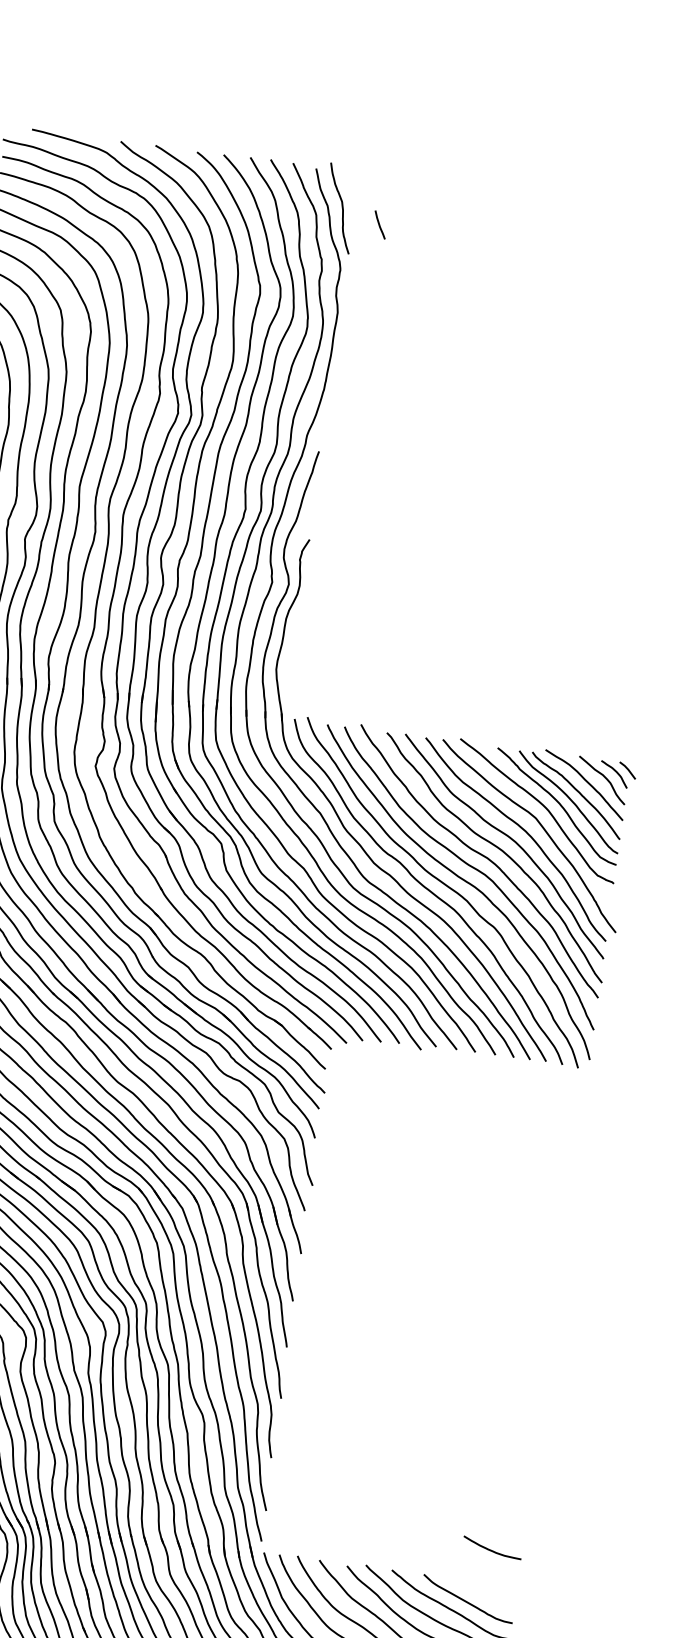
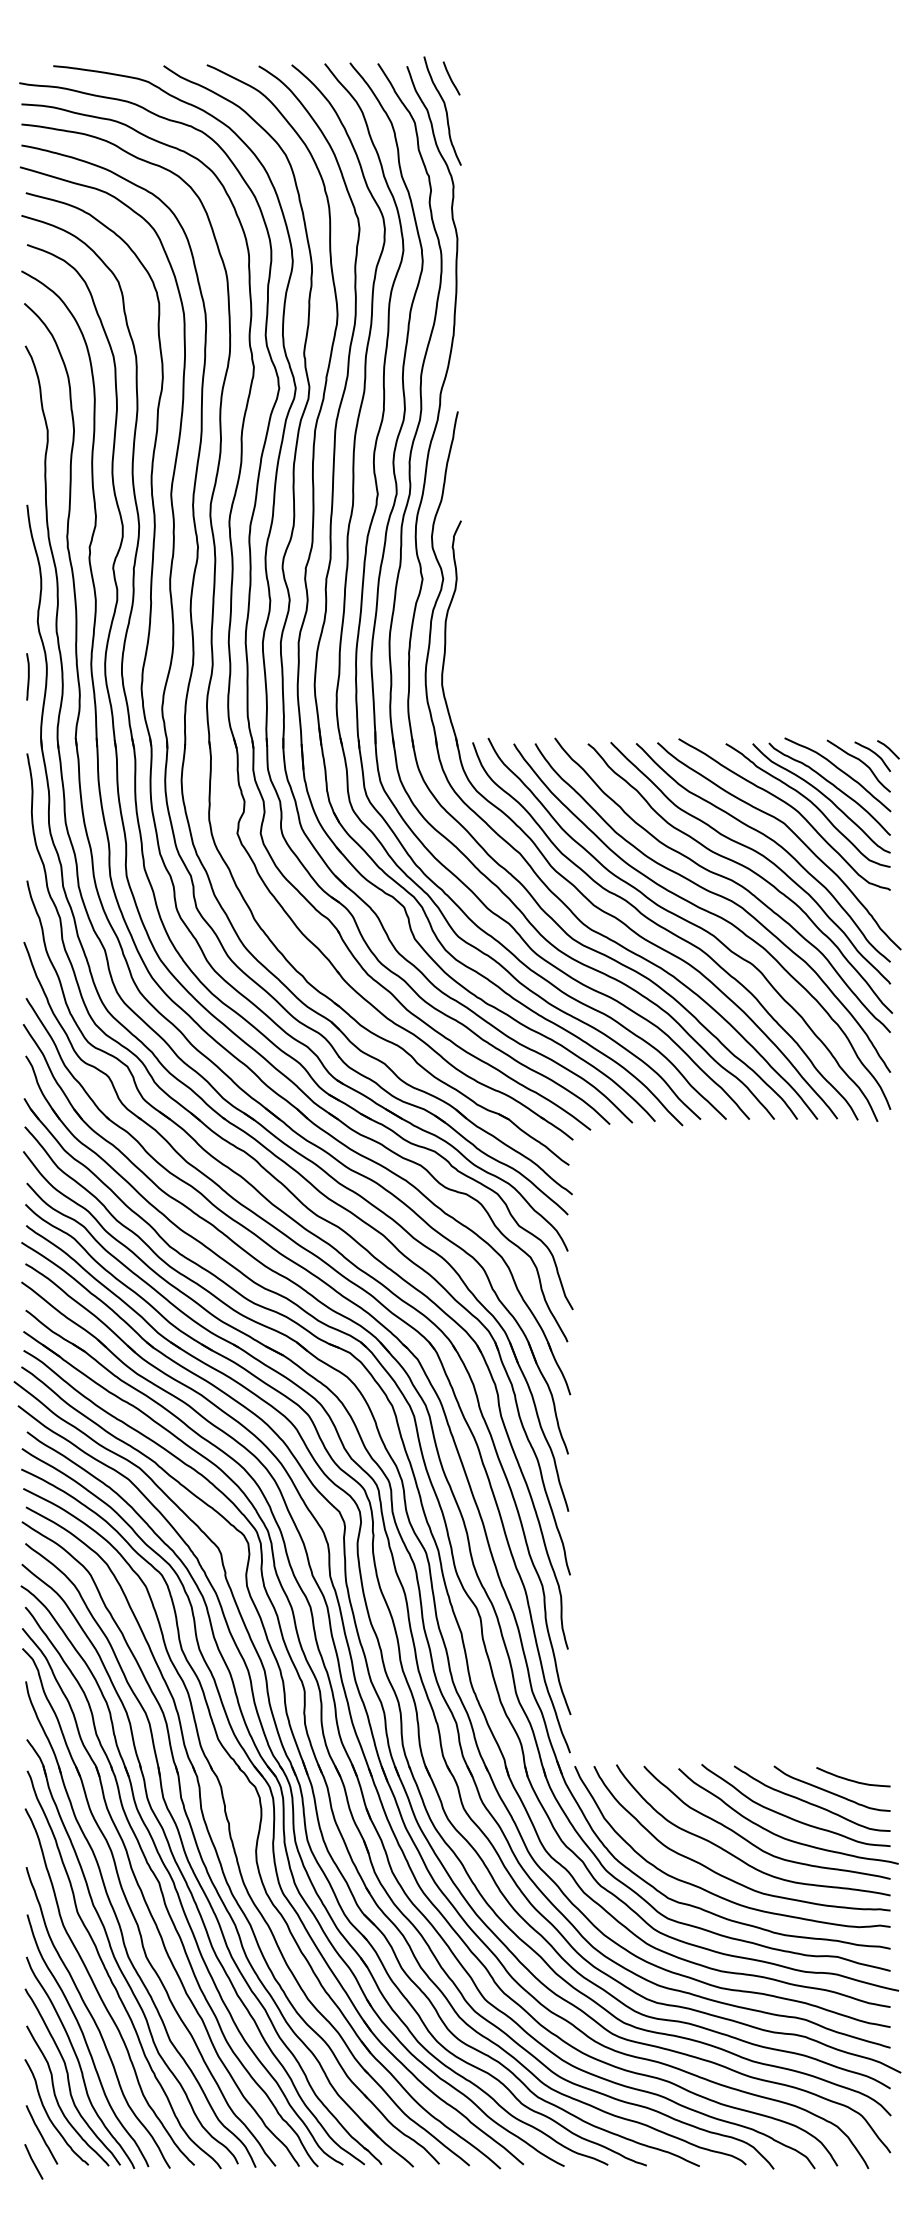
line: (380, 224) -> (451, 78), moved
curve: (490, 1549) -> (851, 1779), moved

